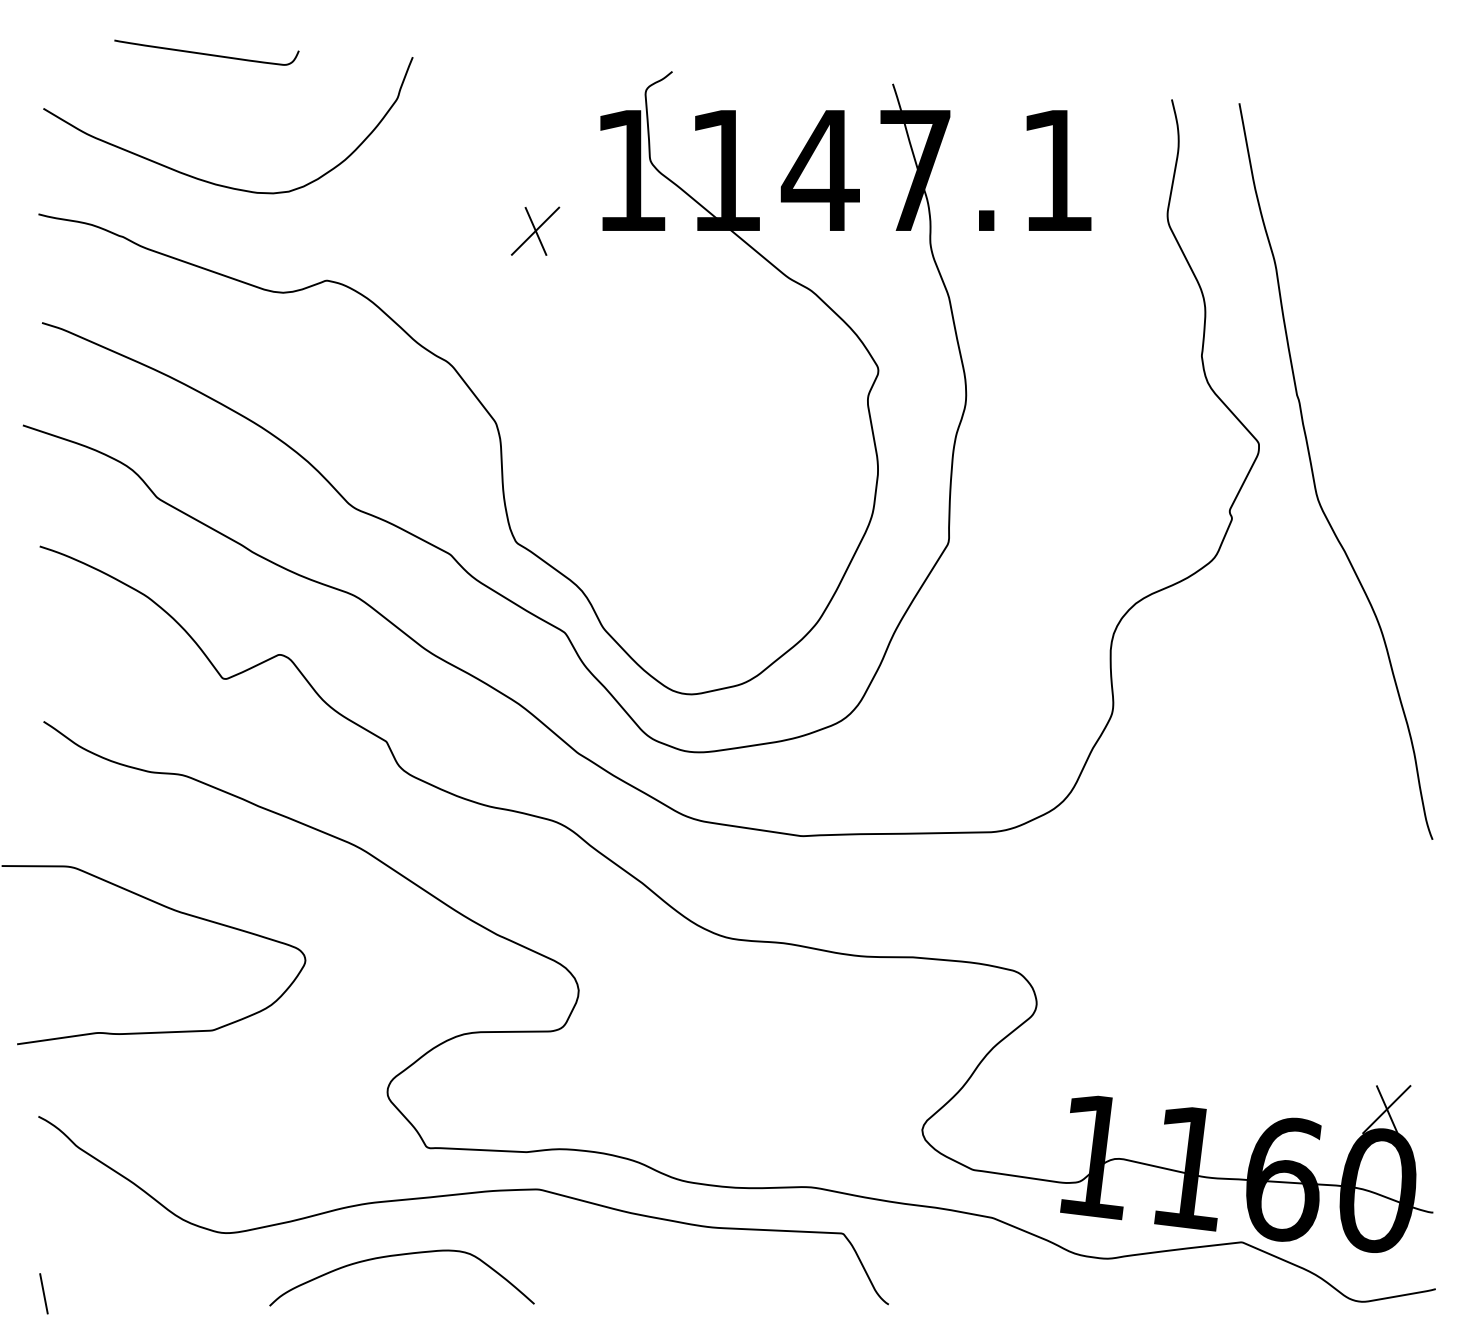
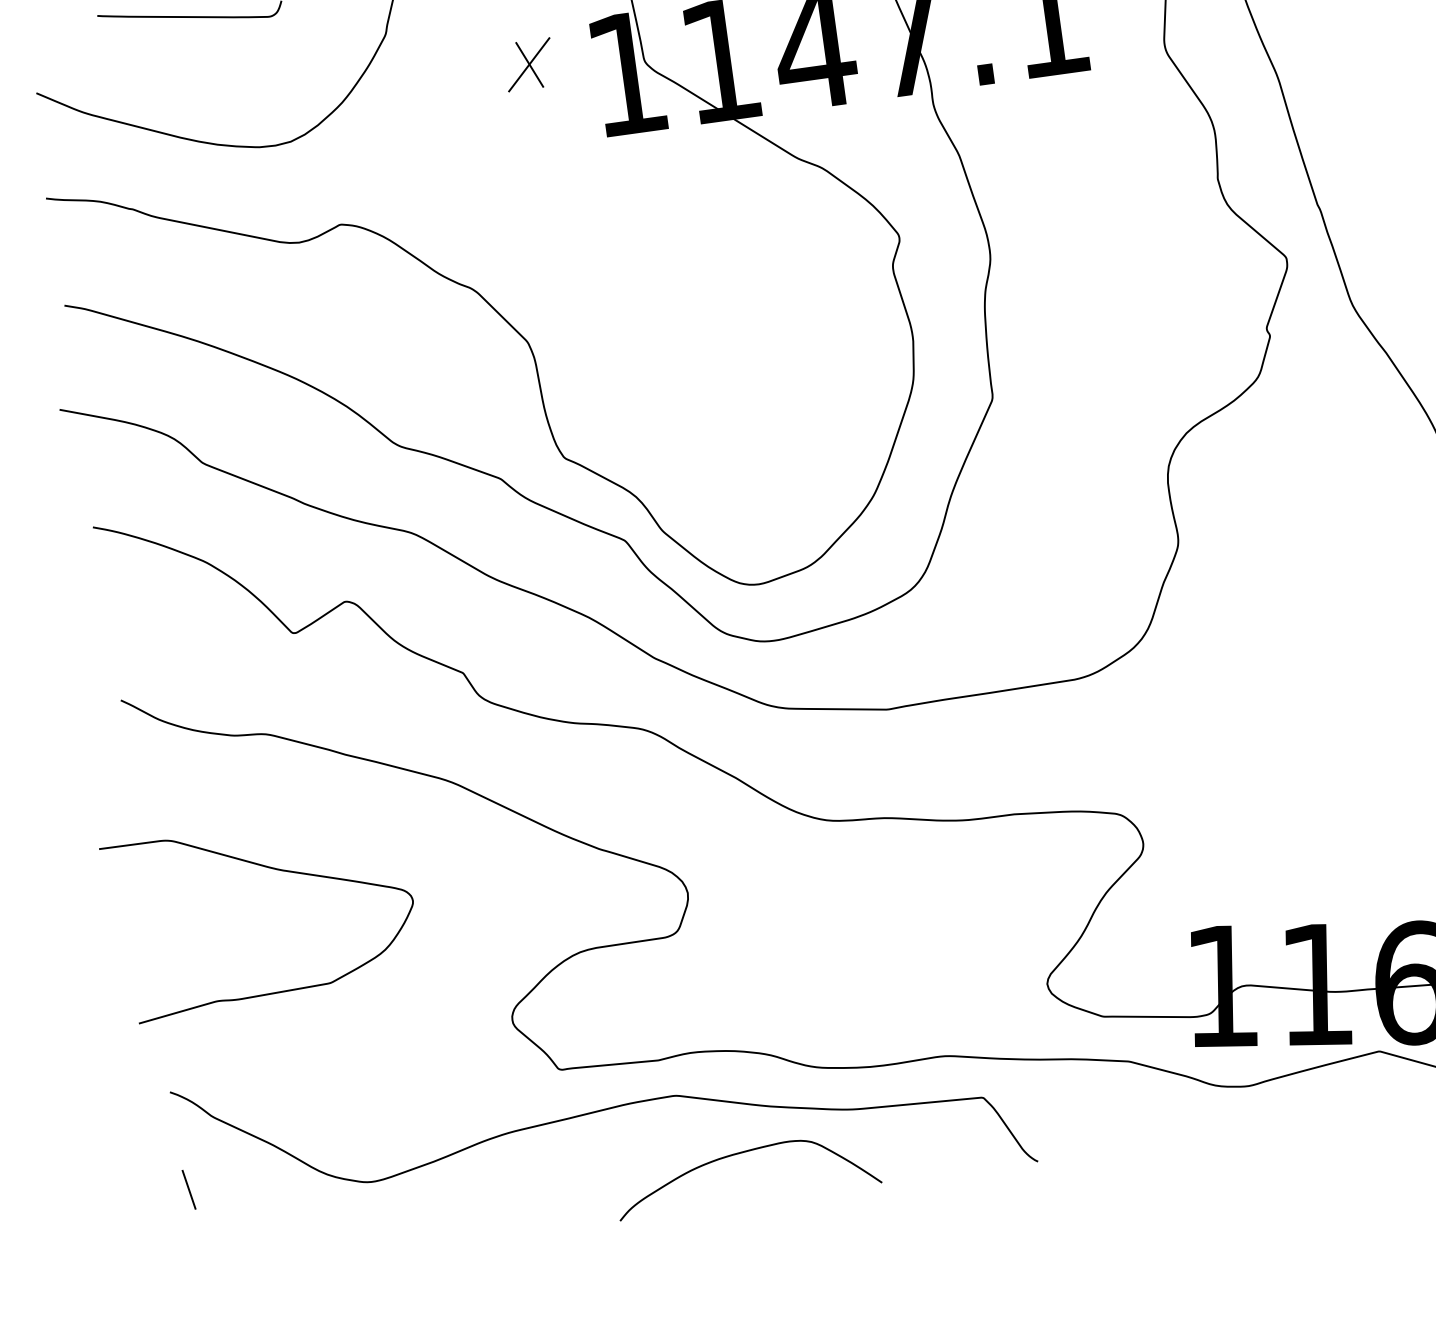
part: (535, 230) -> (529, 64), moved
curve: (396, 1256) -> (738, 1154), moved
line: (43, 1293) -> (188, 1189), moved

